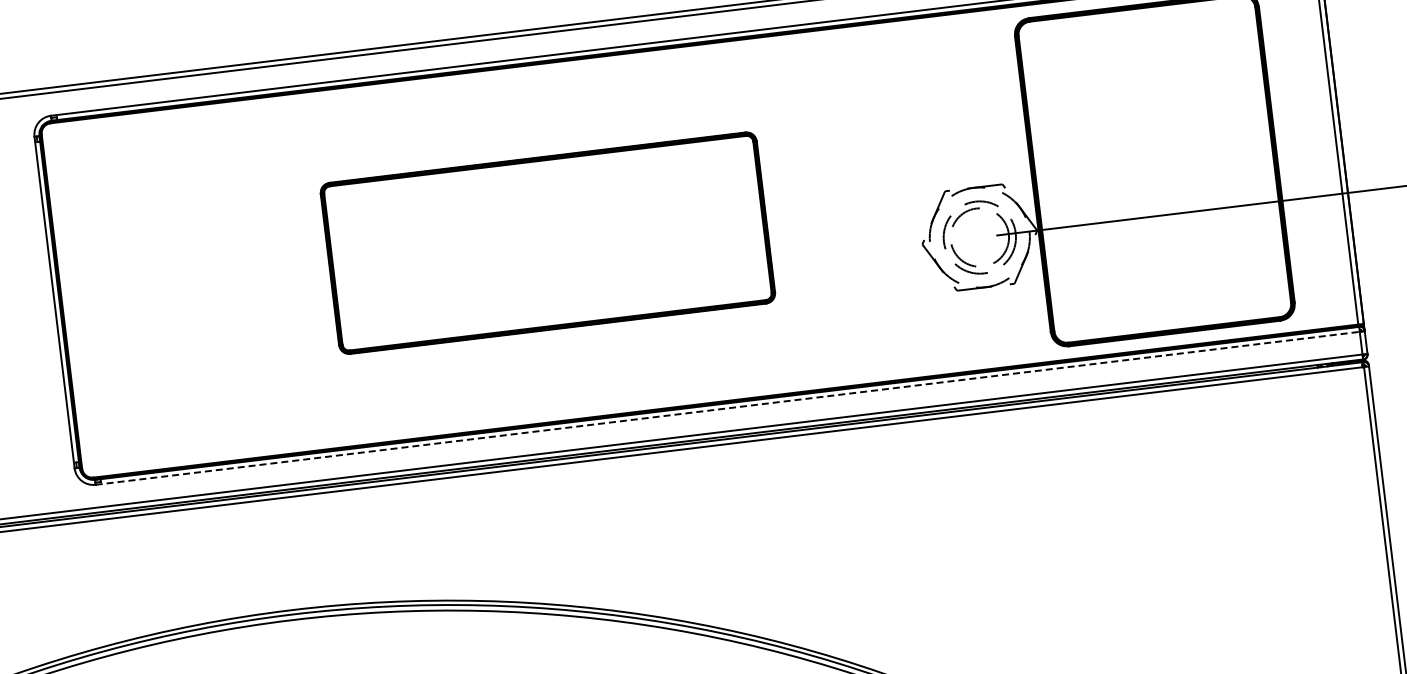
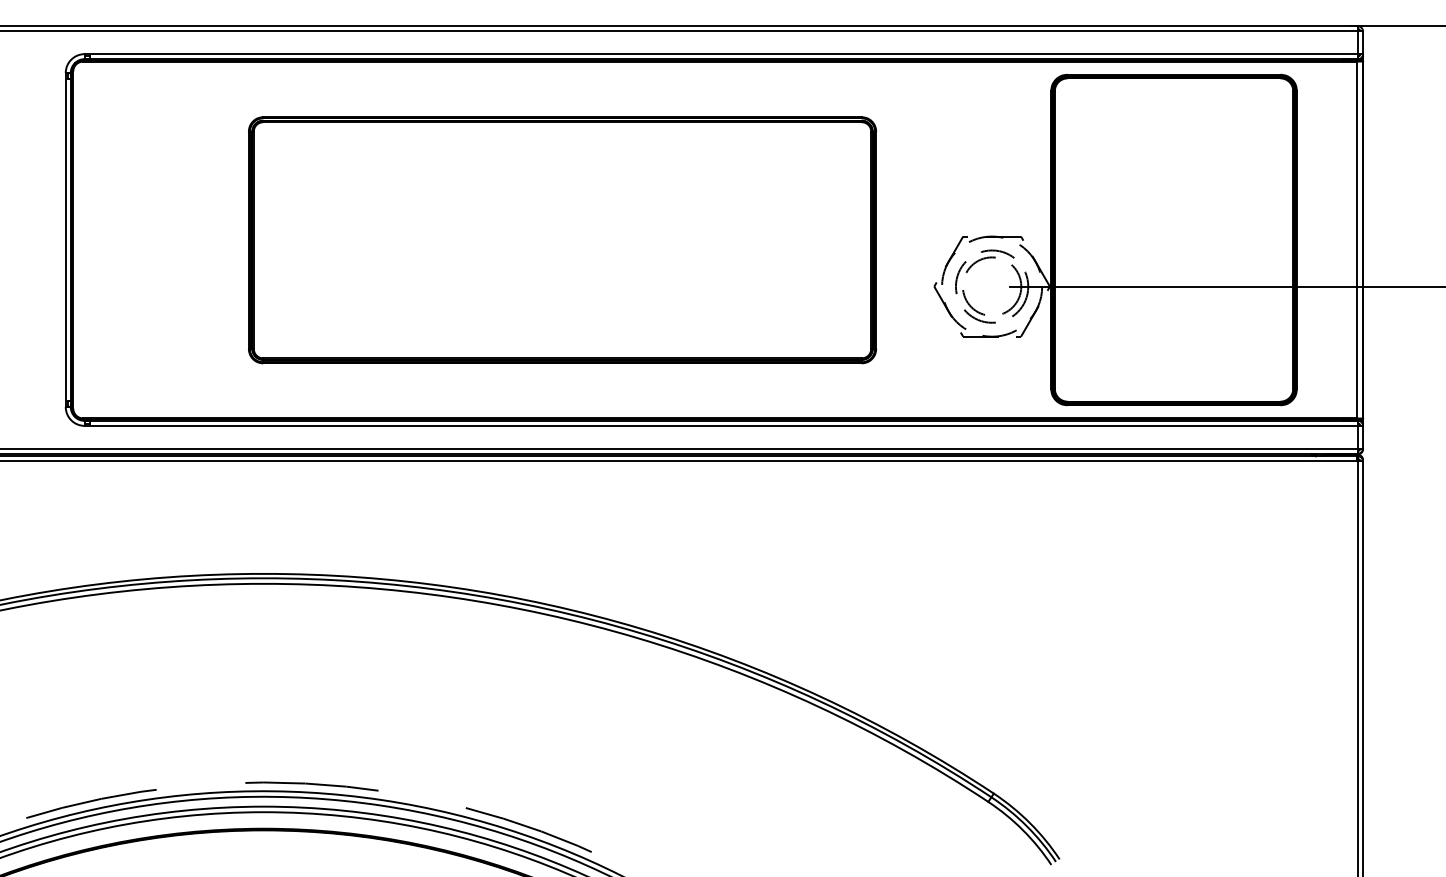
part: (547, 243) -> (562, 240), size x1.43
line: (727, 407) -> (721, 425), dashed -> solid

